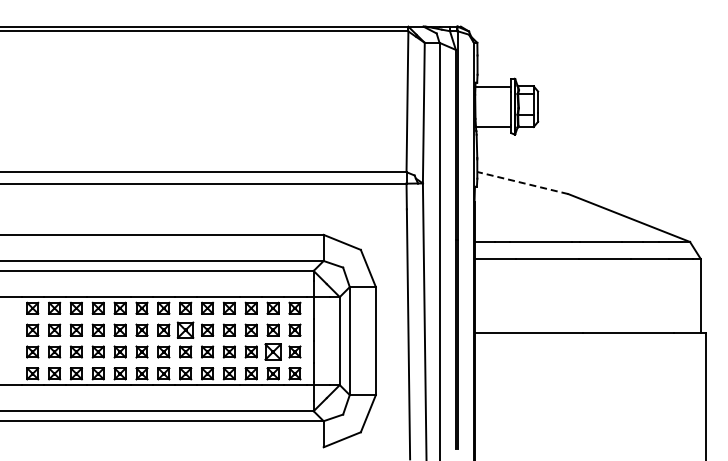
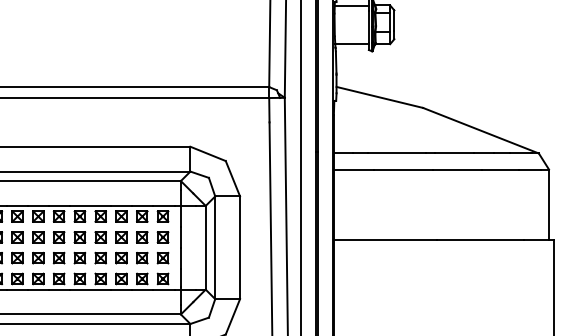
line: (522, 183) -> (379, 97), dashed -> solid
part: (185, 329) -> (58, 236), size x0.71
part: (272, 351) -> (141, 257), size x0.71

